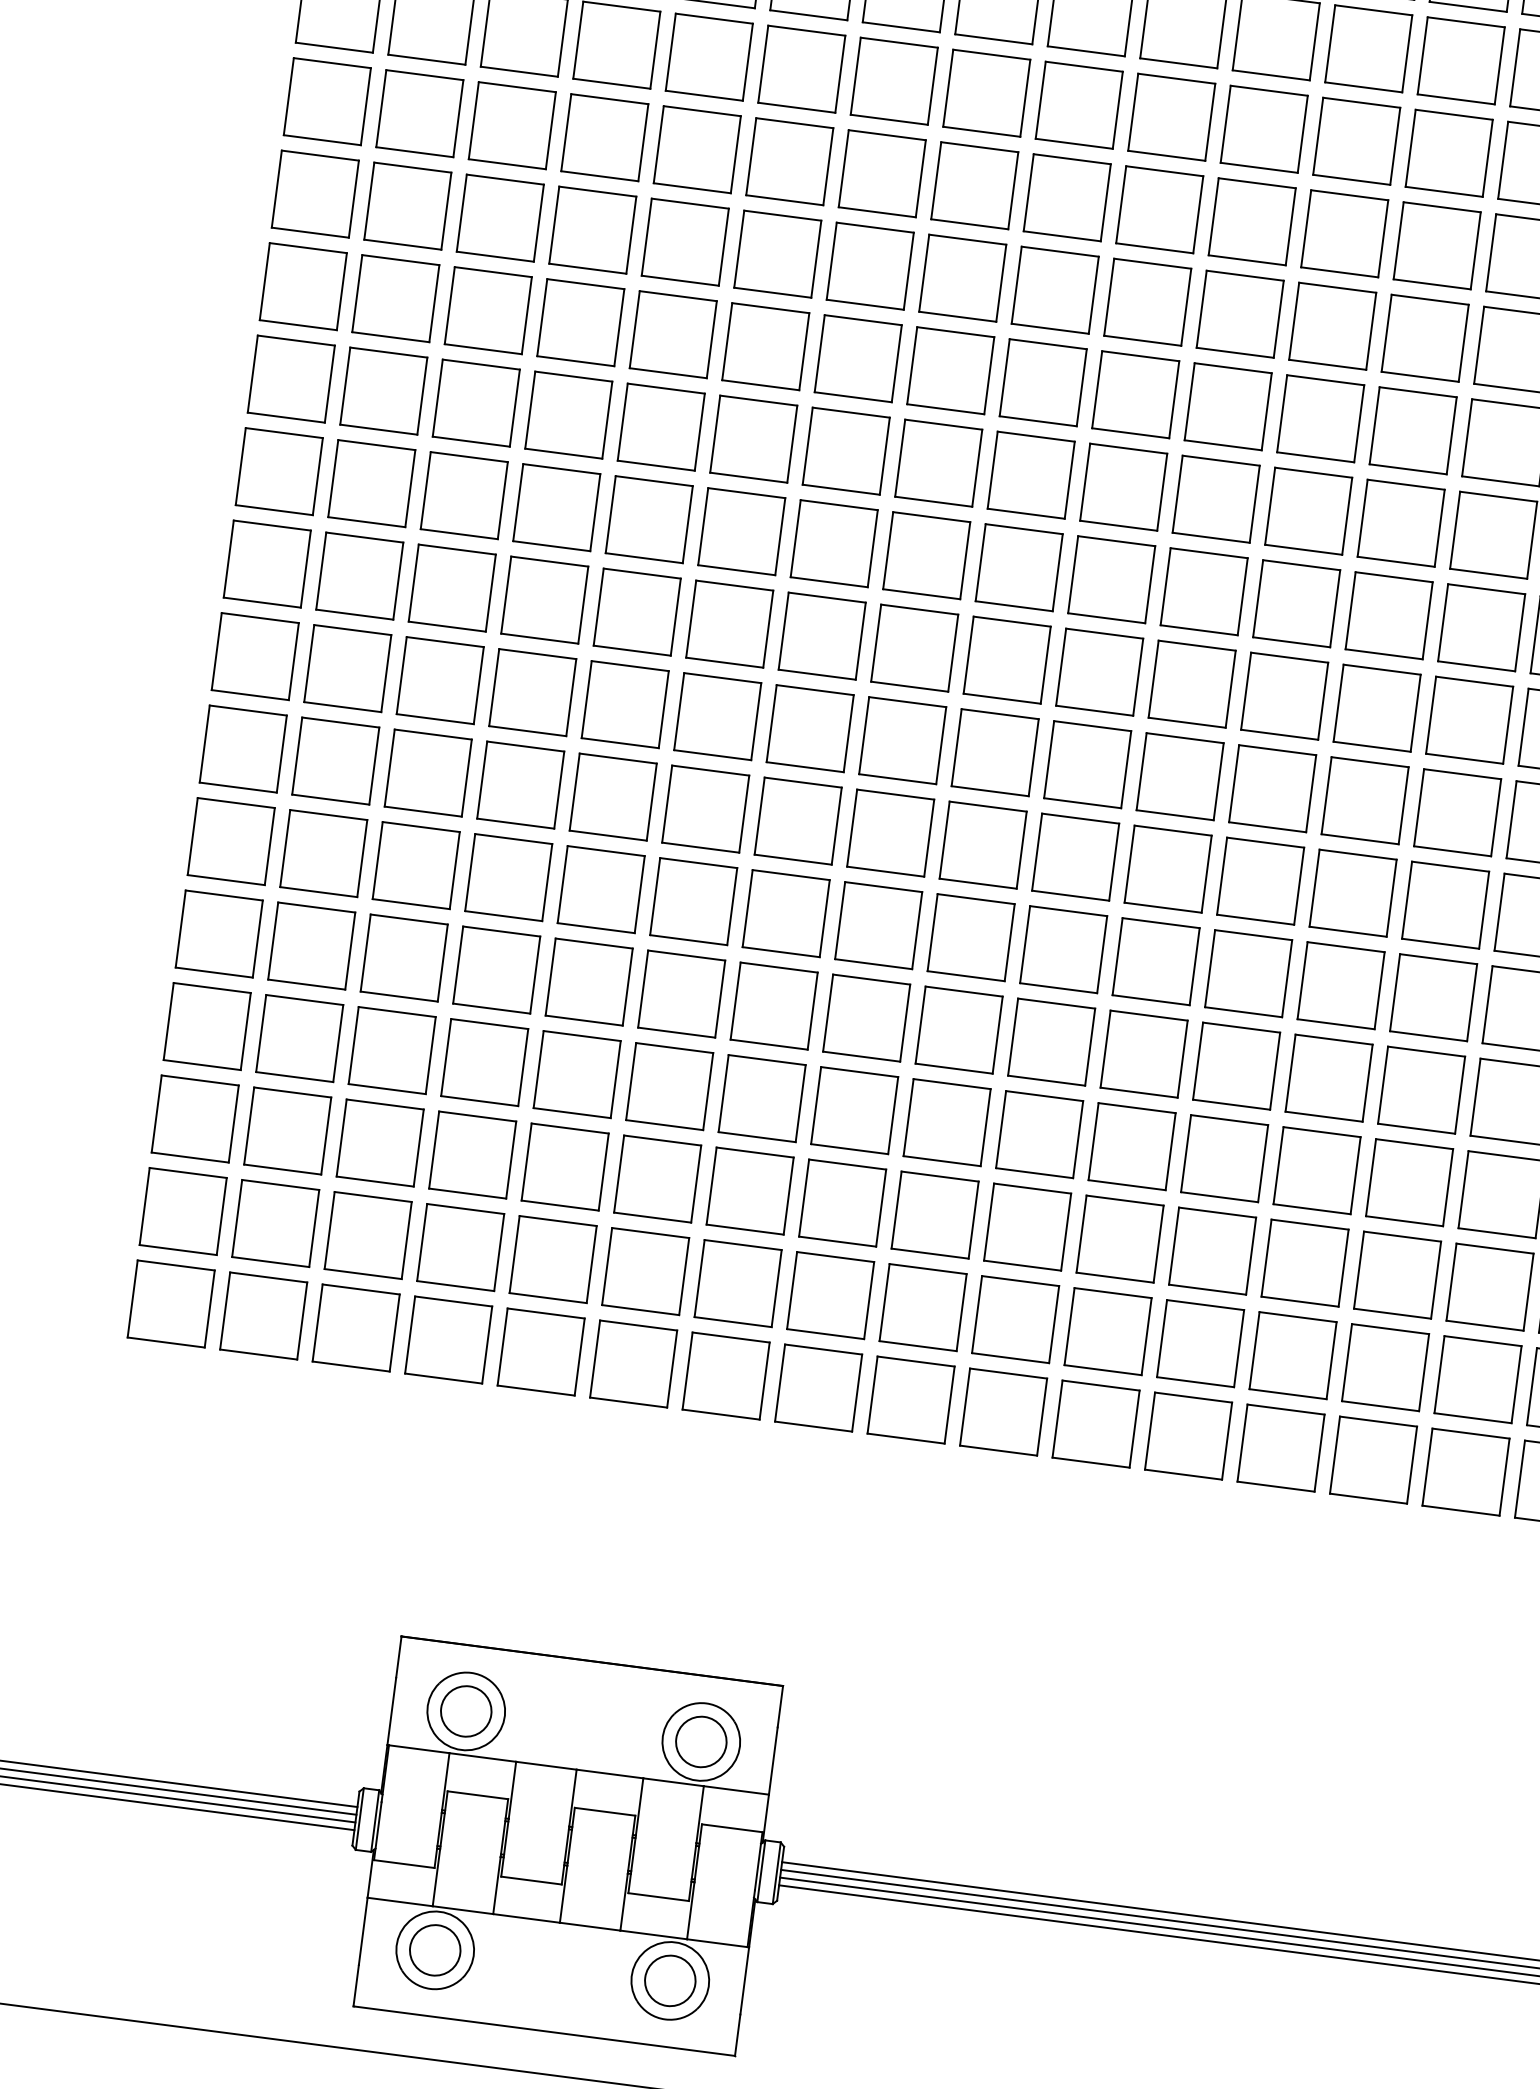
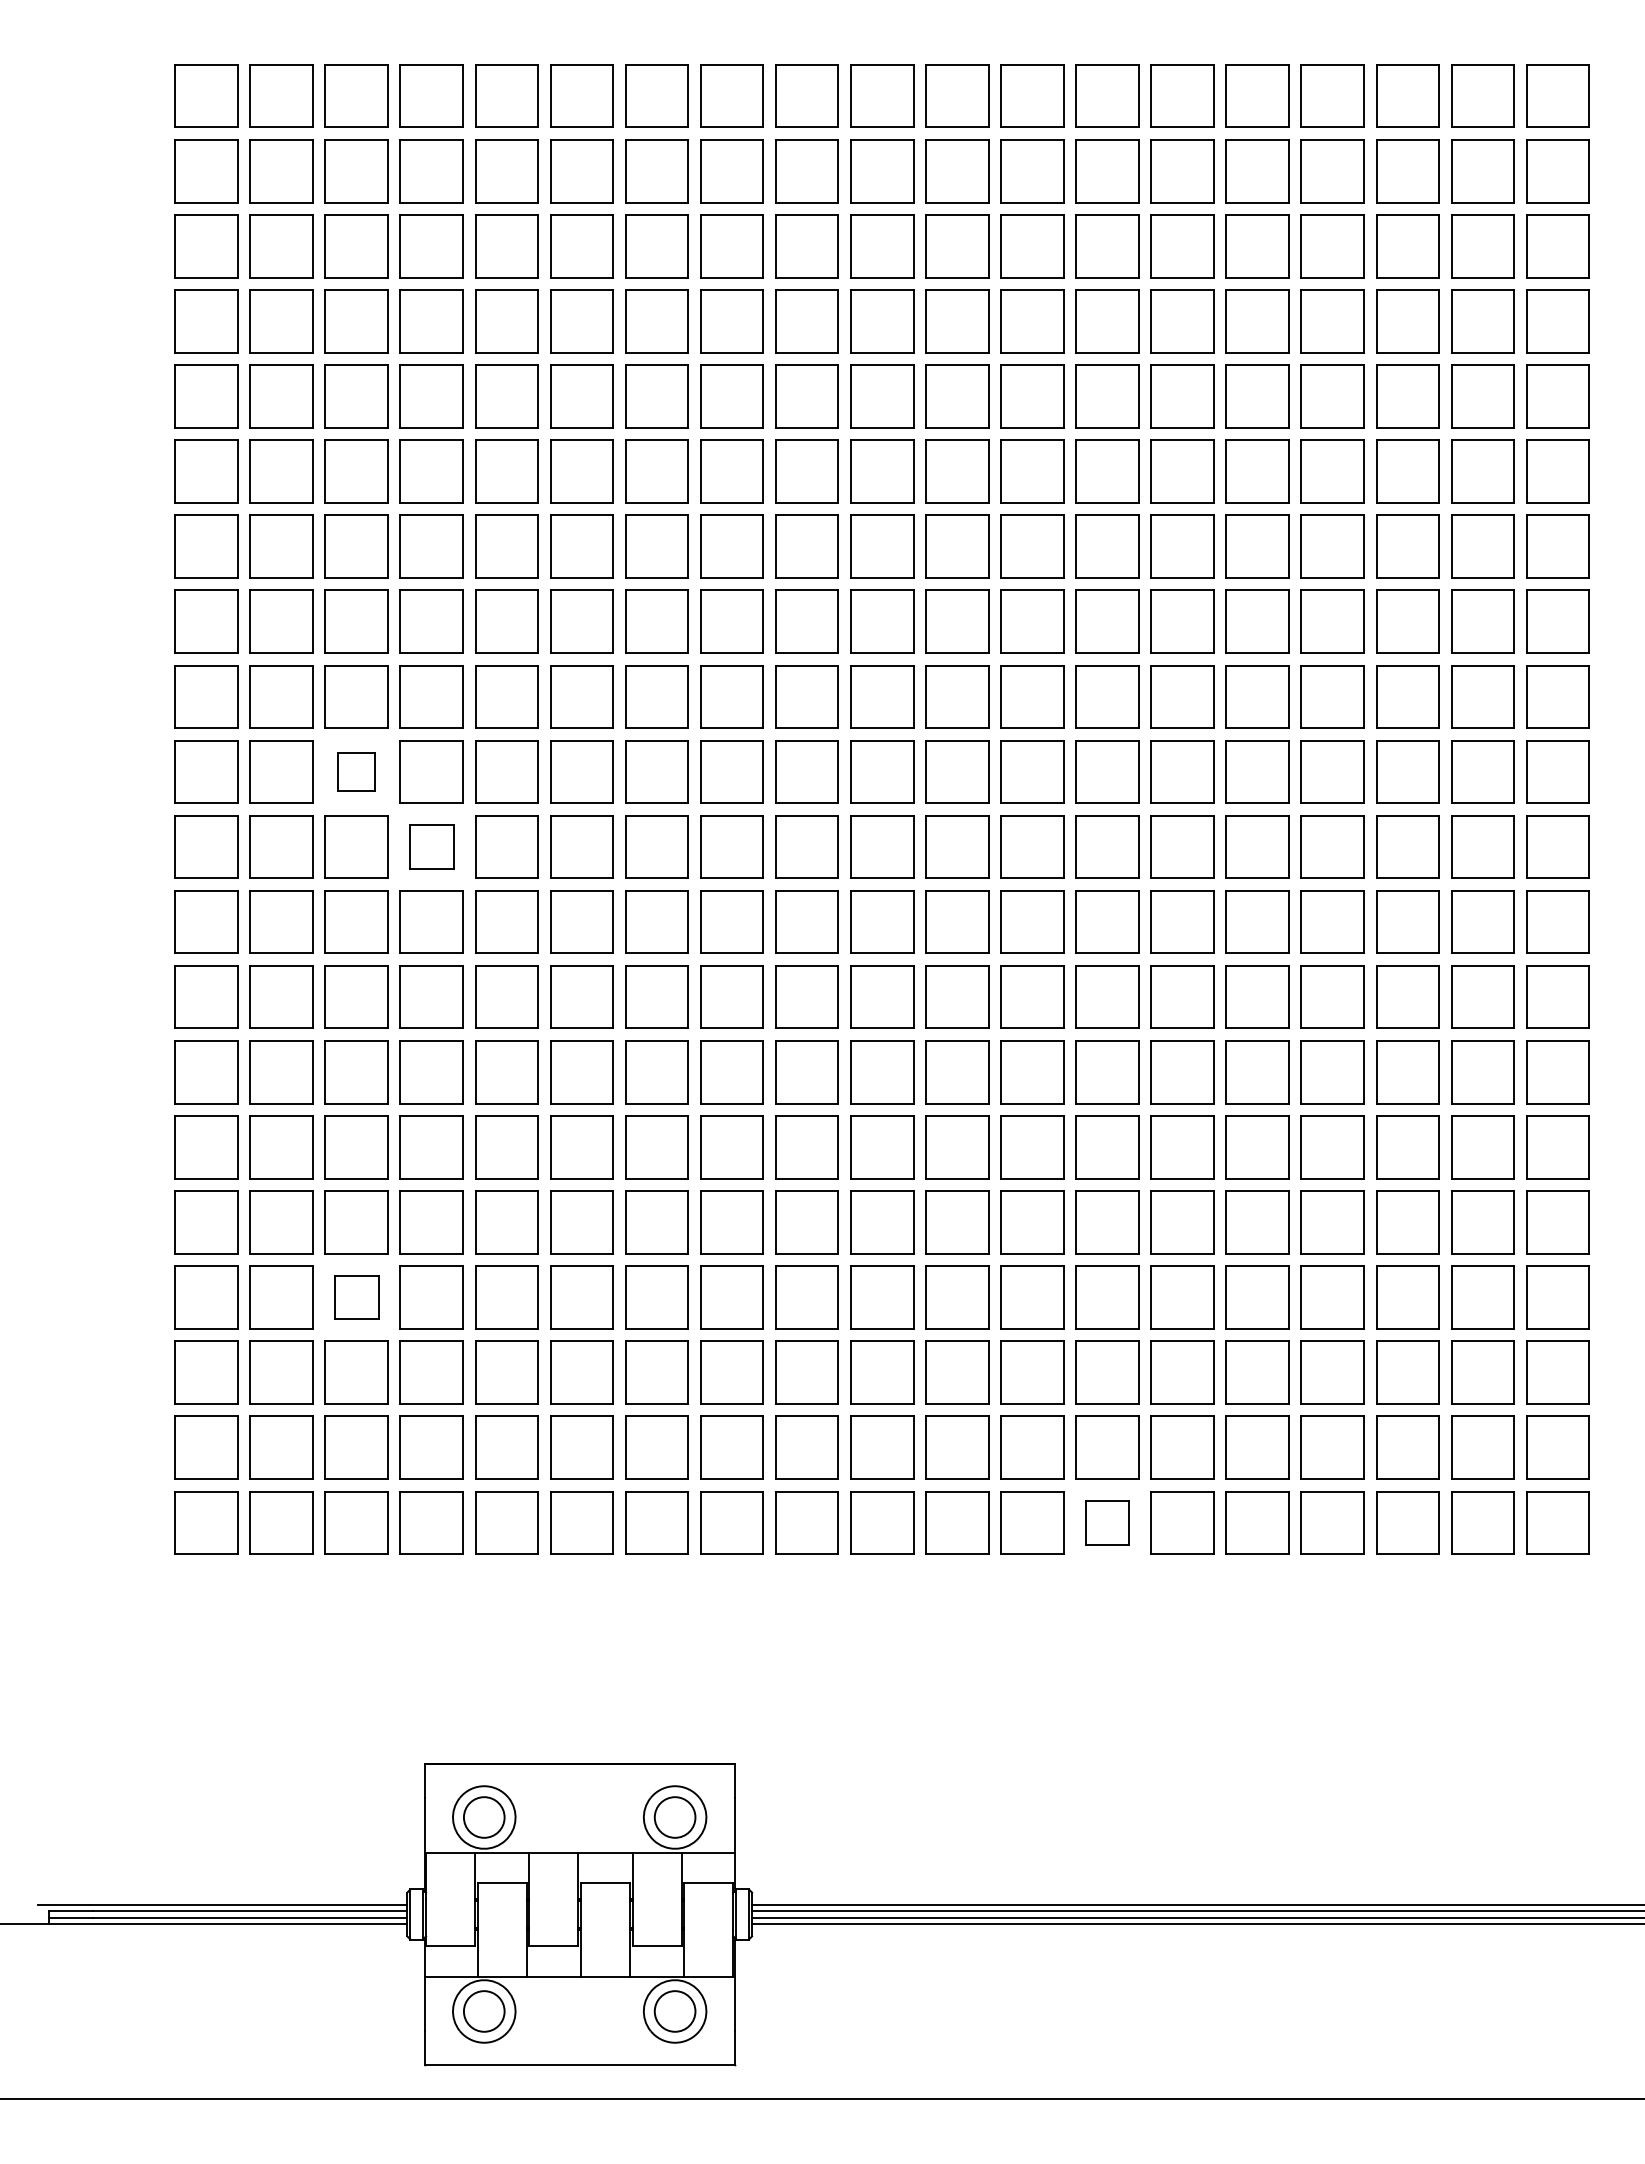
part: (476, 402) -> (356, 771), size x0.6
part: (556, 506) -> (431, 846), size x0.7
part: (392, 1050) -> (356, 1297), size x0.7
part: (1281, 1447) -> (1107, 1522), size x0.7

